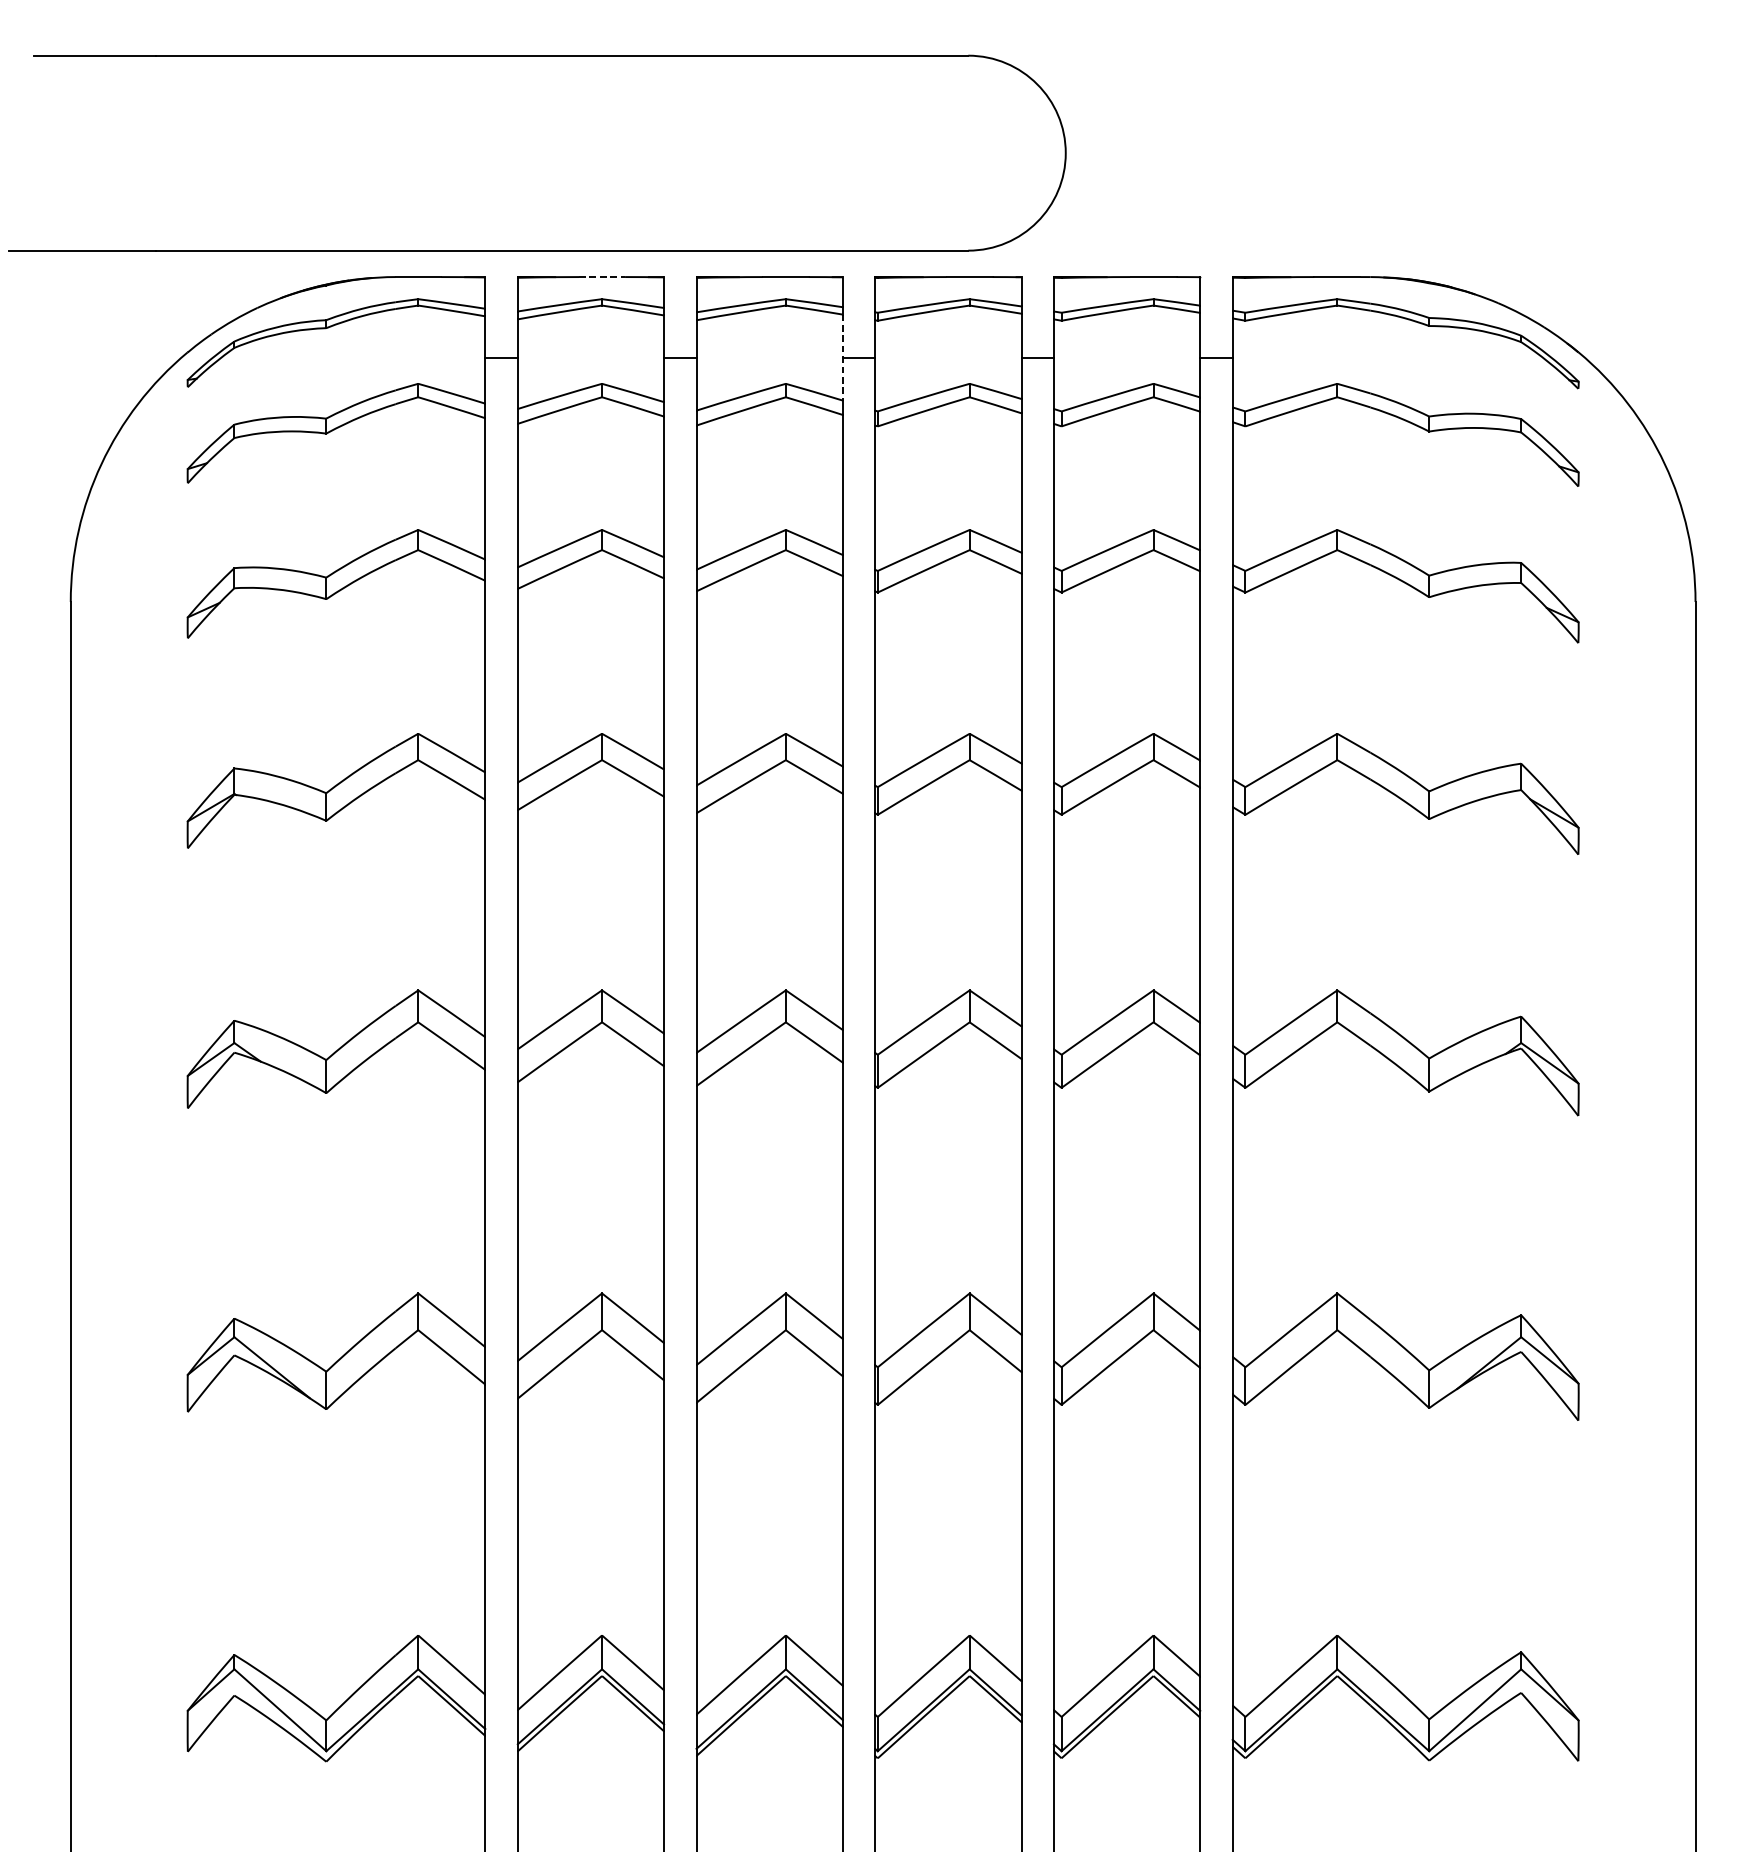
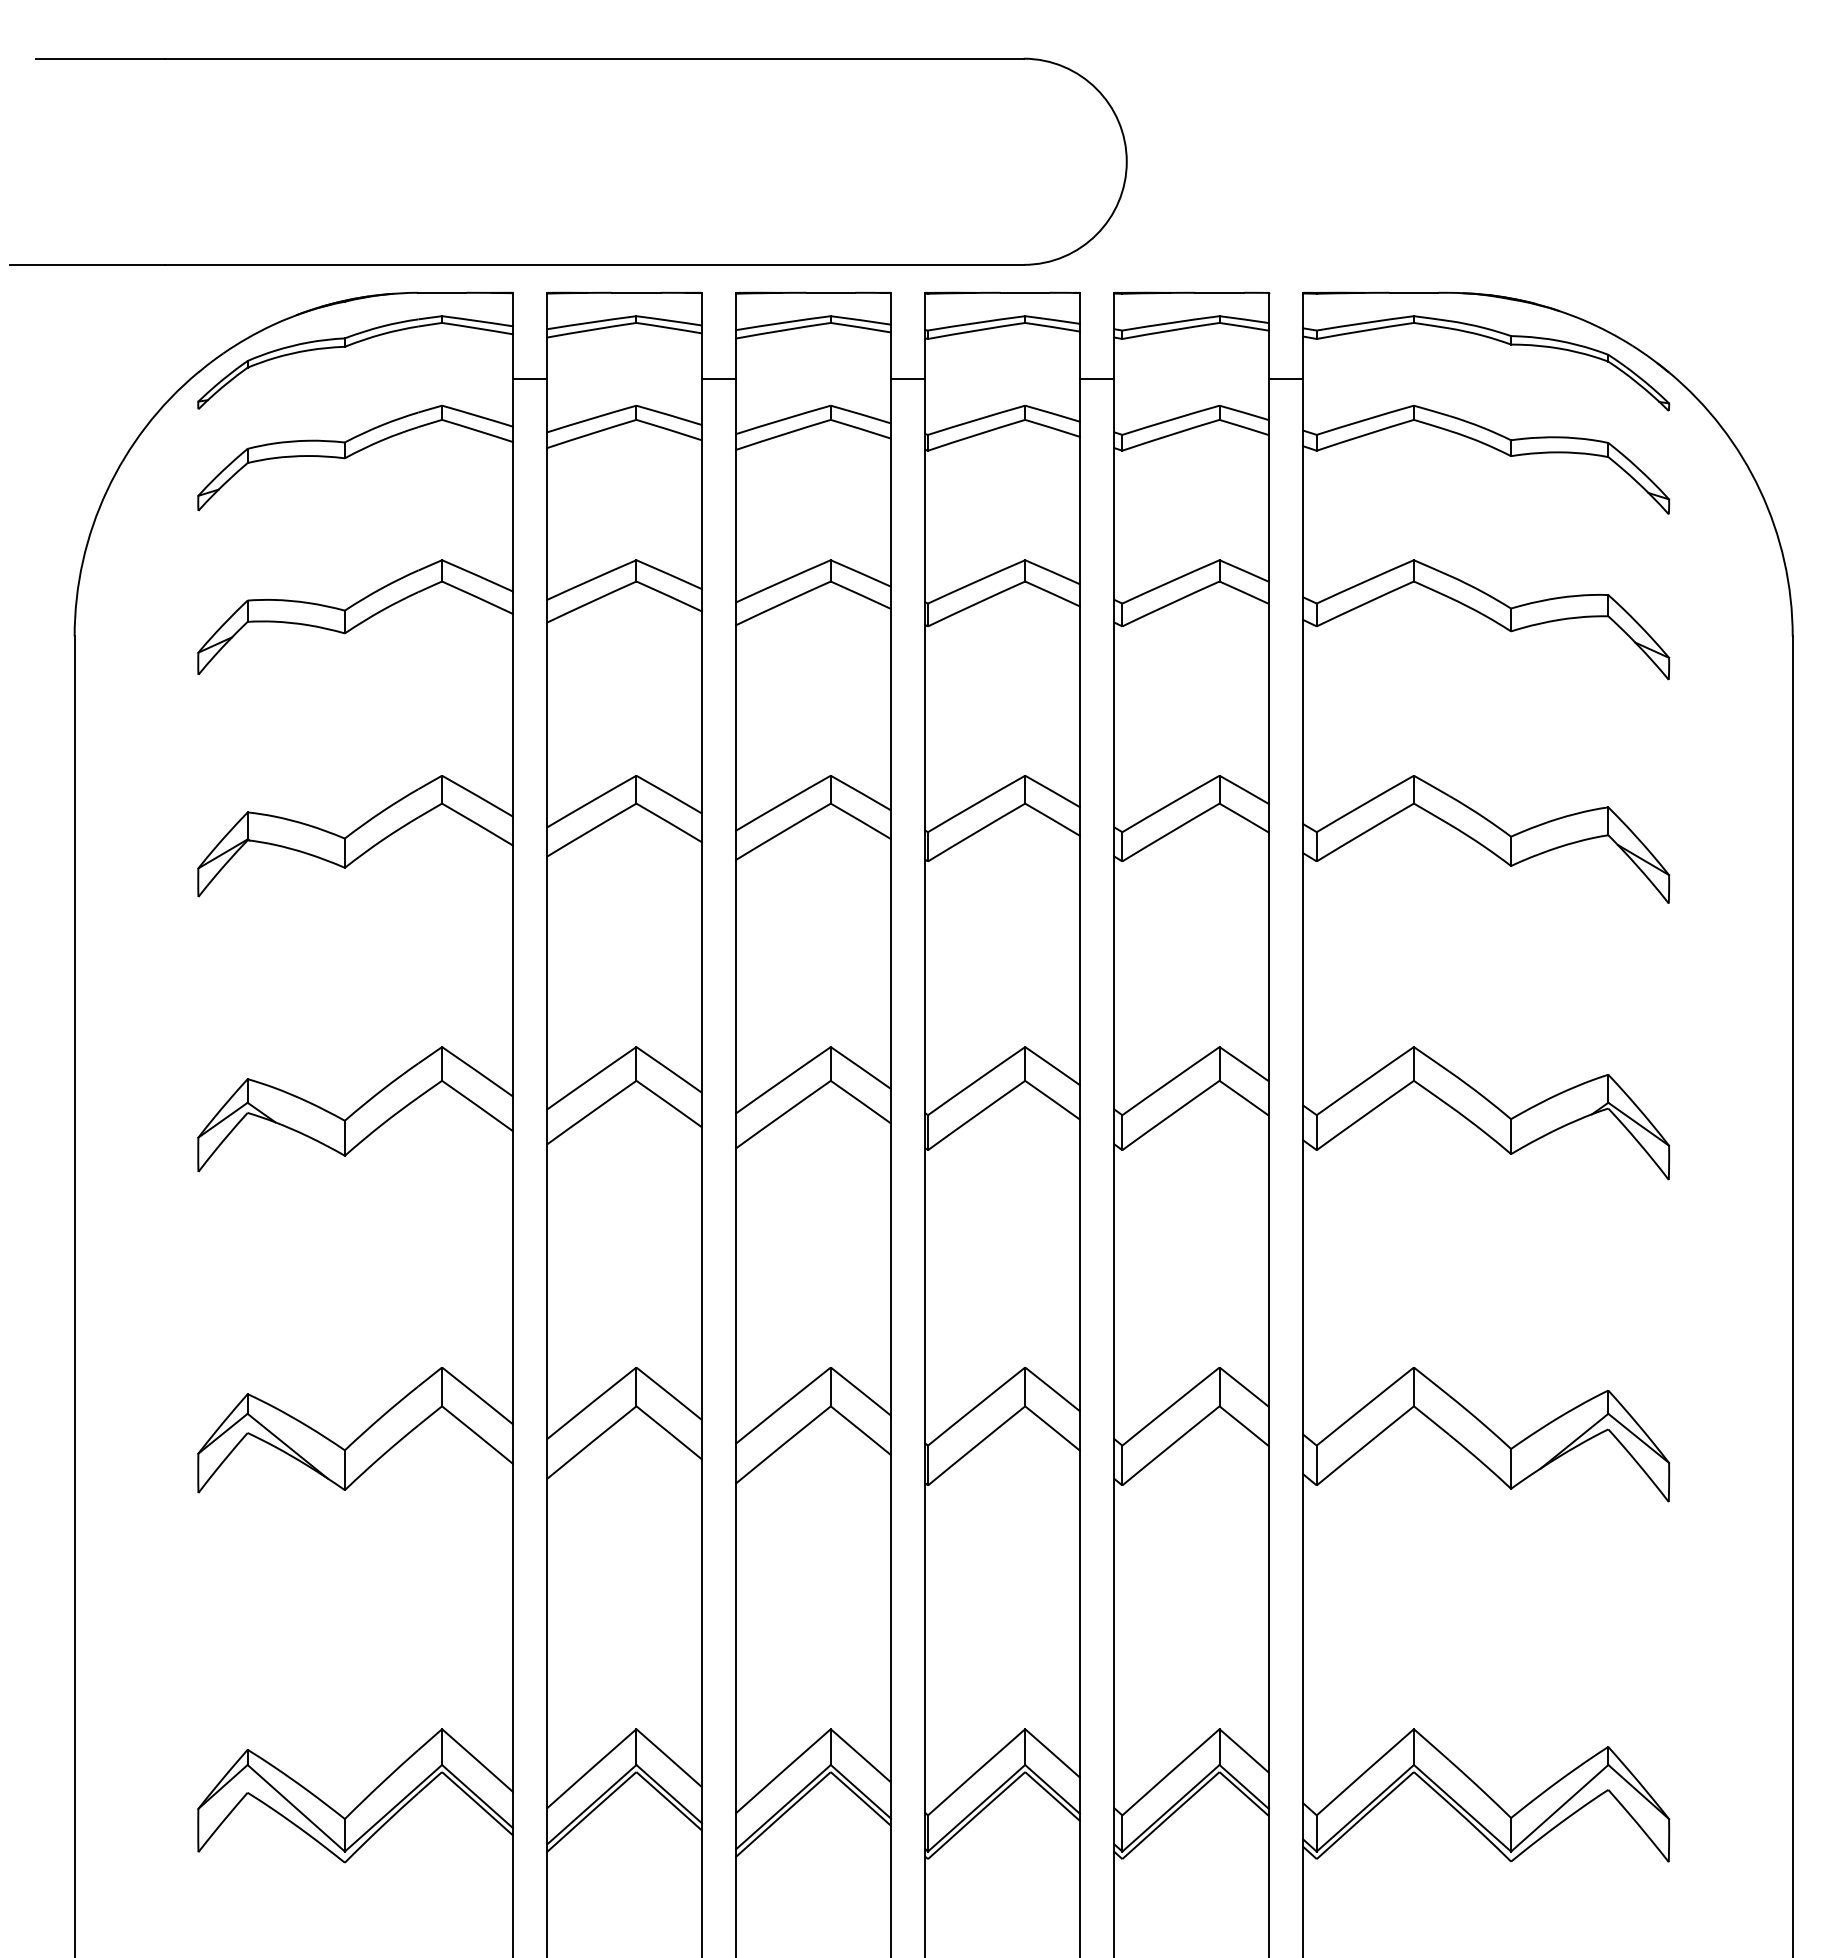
line: (602, 276) -> (636, 292), dashed -> solid
line: (842, 358) -> (890, 378), dashed -> solid

